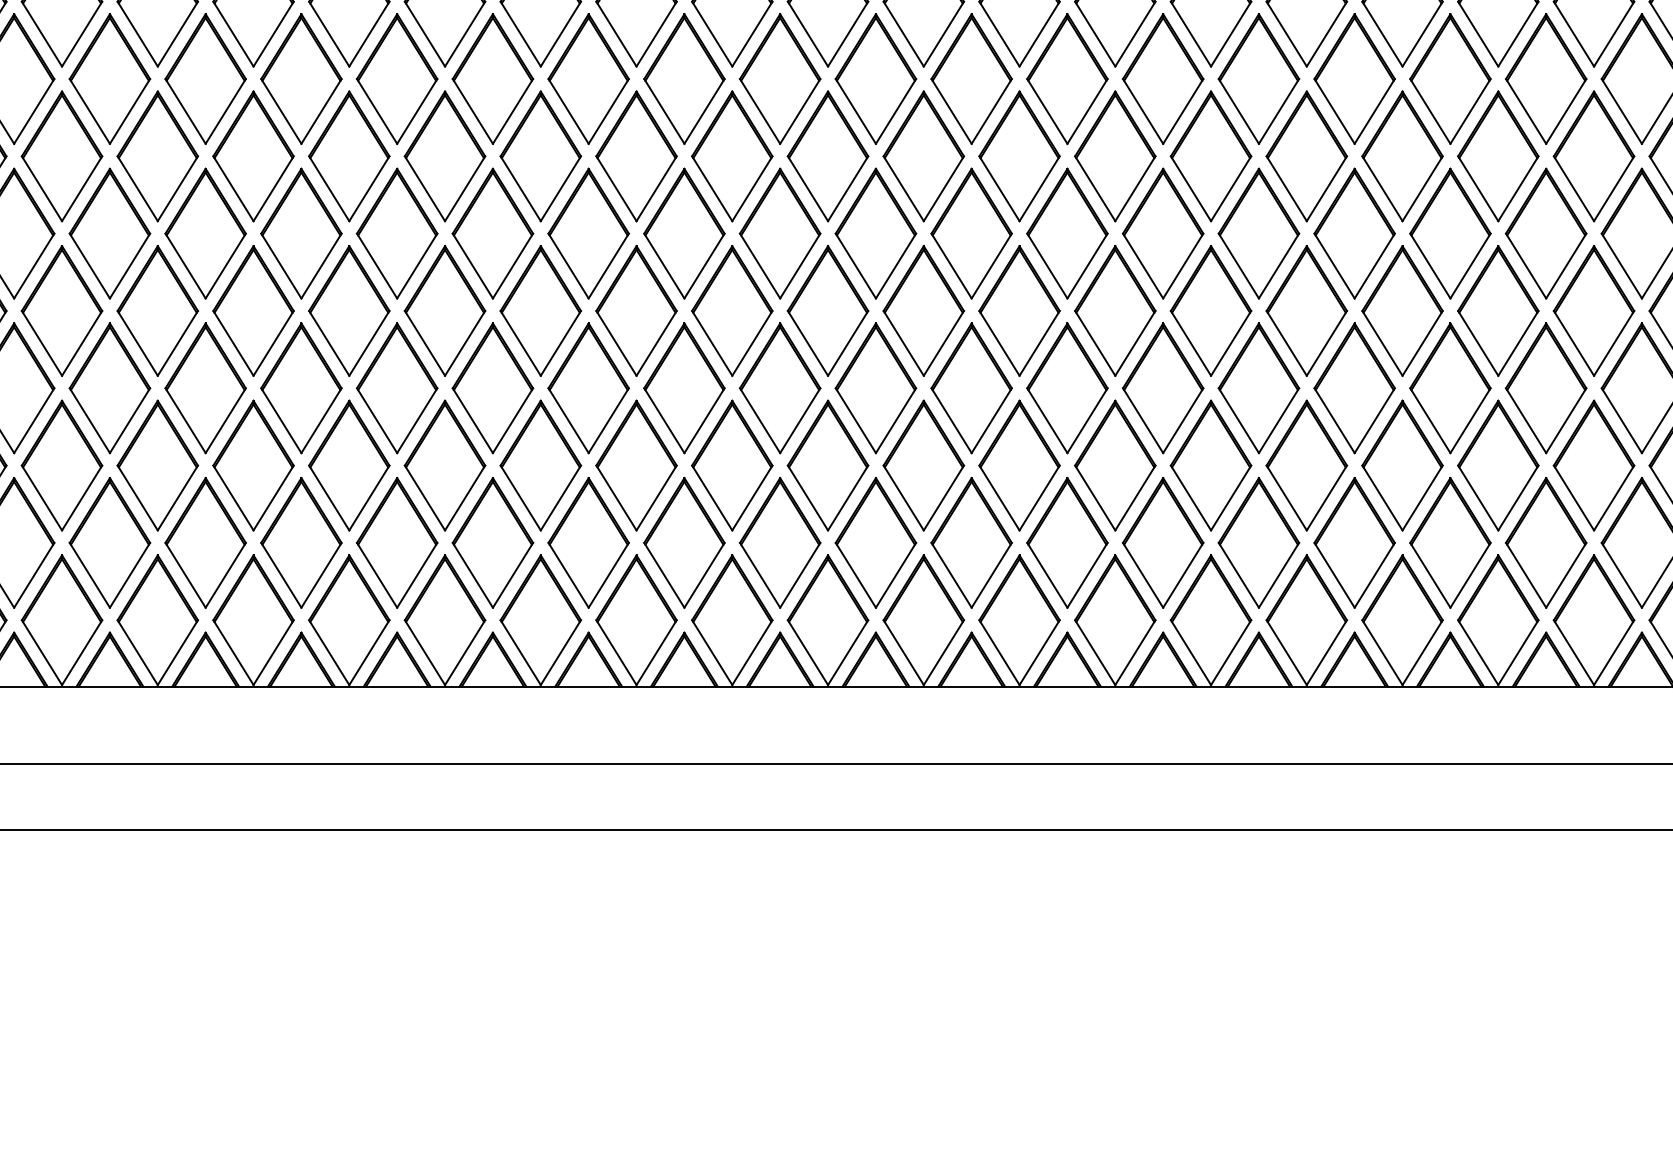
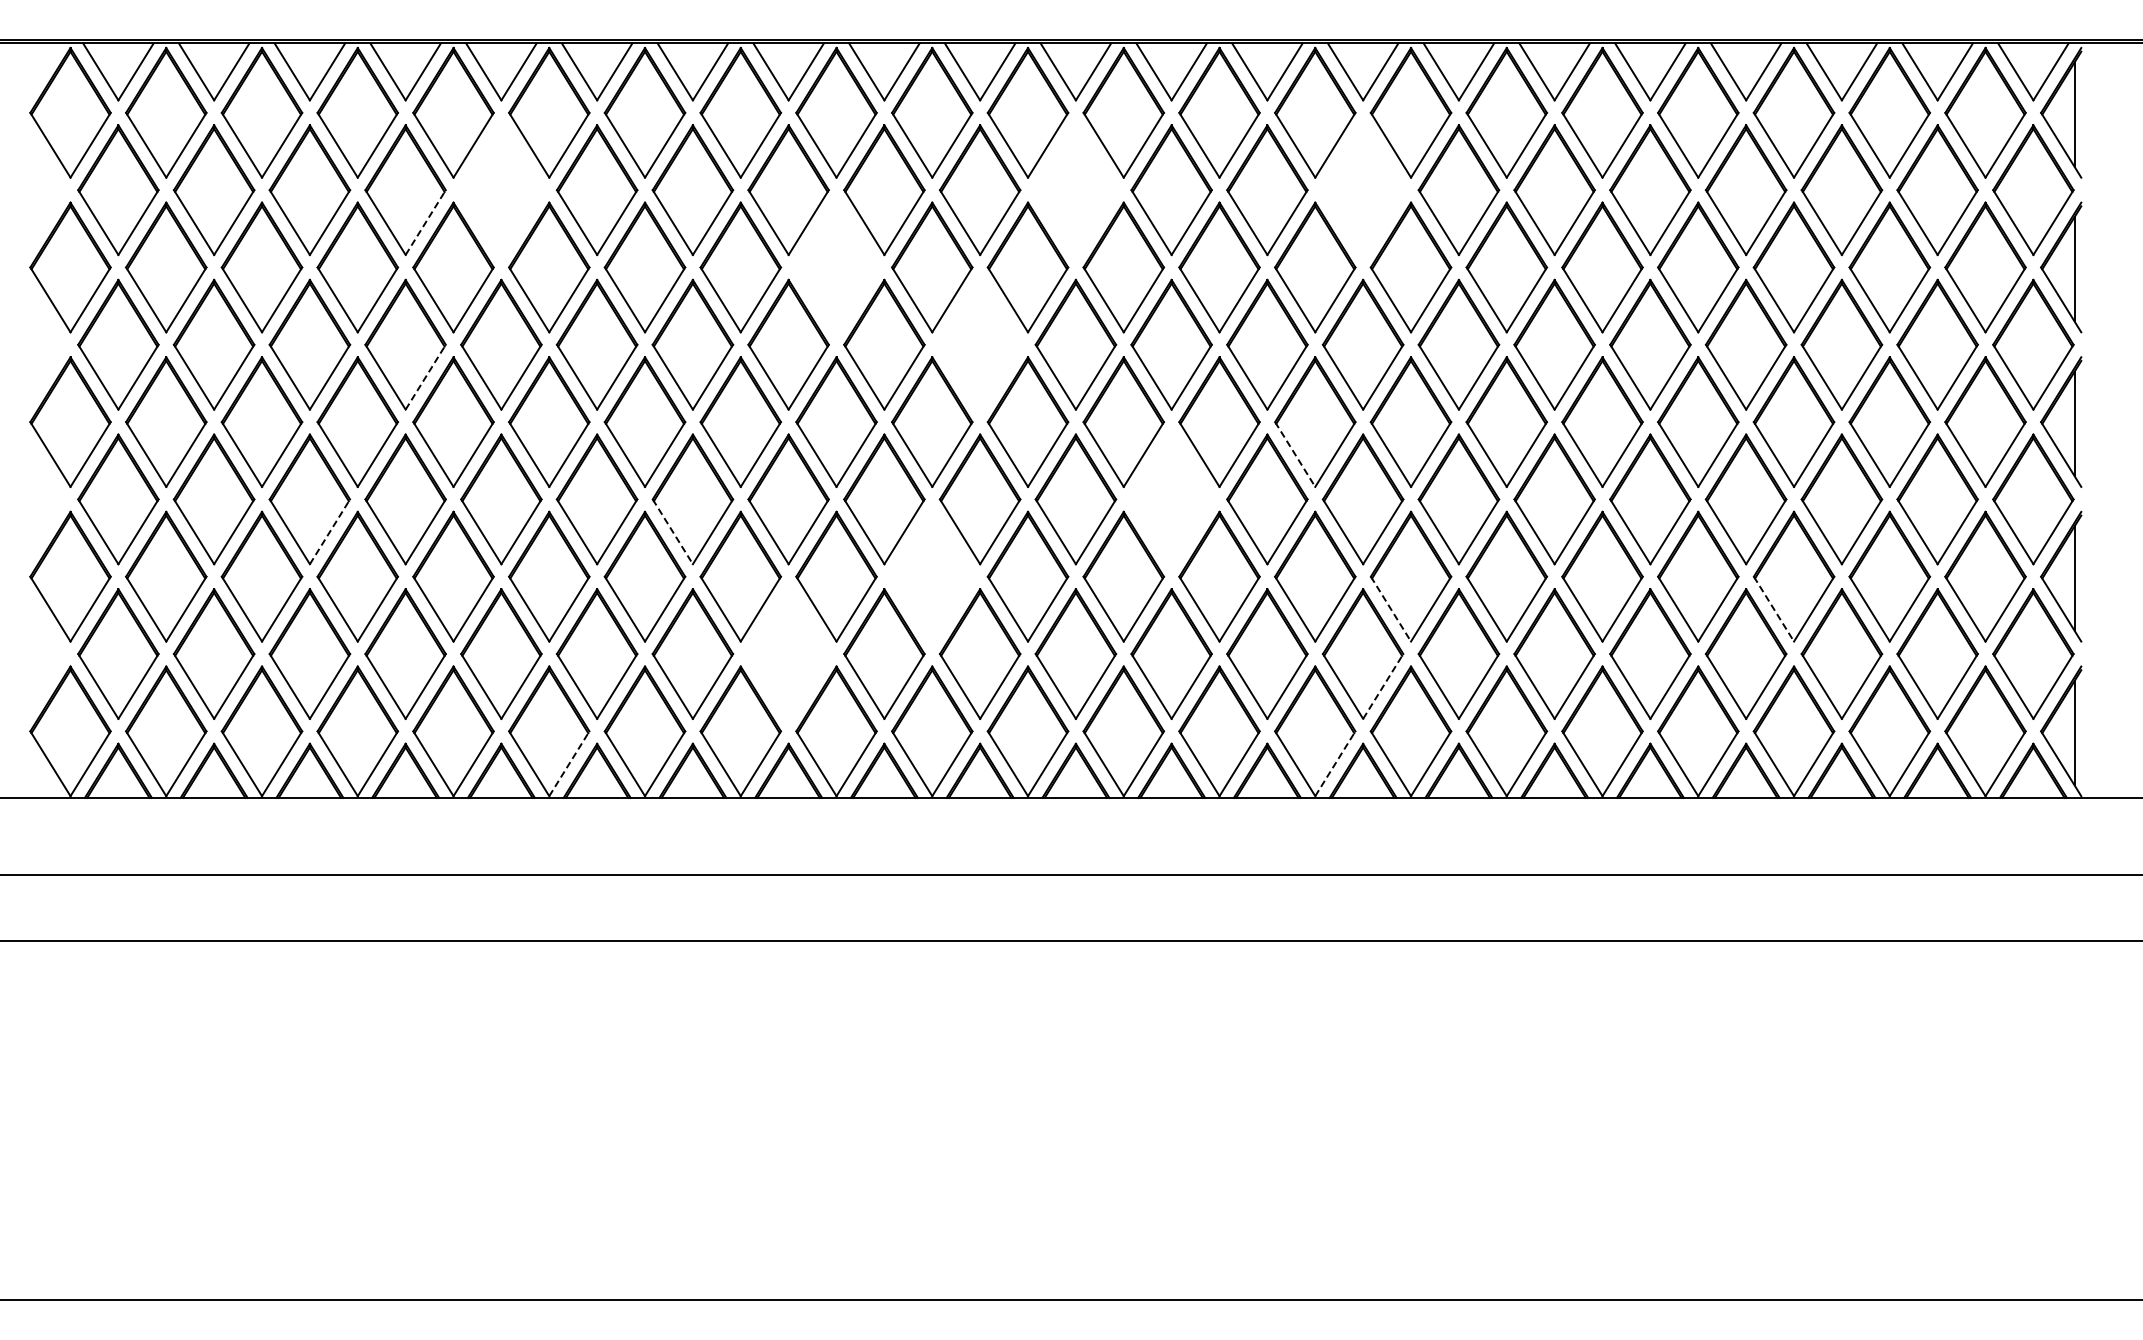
part: (779, 78) -> (1075, 189), removed
part: (205, 79) -> (501, 190), removed
part: (1066, 79) -> (1362, 190), removed
line: (130, 111) -> (426, 222), solid -> dashed
part: (540, 156) -> (836, 267), removed
part: (683, 233) -> (979, 344), removed
line: (130, 265) -> (426, 376), solid -> dashed
line: (999, 343) -> (1295, 454), solid -> dashed
part: (875, 388) -> (1171, 499), removed
line: (34, 420) -> (330, 531), solid -> dashed
line: (377, 421) -> (673, 532), solid -> dashed
part: (636, 465) -> (932, 576), removed
line: (1095, 498) -> (1391, 609), solid -> dashed
line: (1478, 498) -> (1774, 609), solid -> dashed
part: (492, 542) -> (788, 653), removed
line: (1087, 575) -> (1383, 686), solid -> dashed
line: (273, 652) -> (569, 763), solid -> dashed
line: (1039, 652) -> (1335, 763), solid -> dashed

